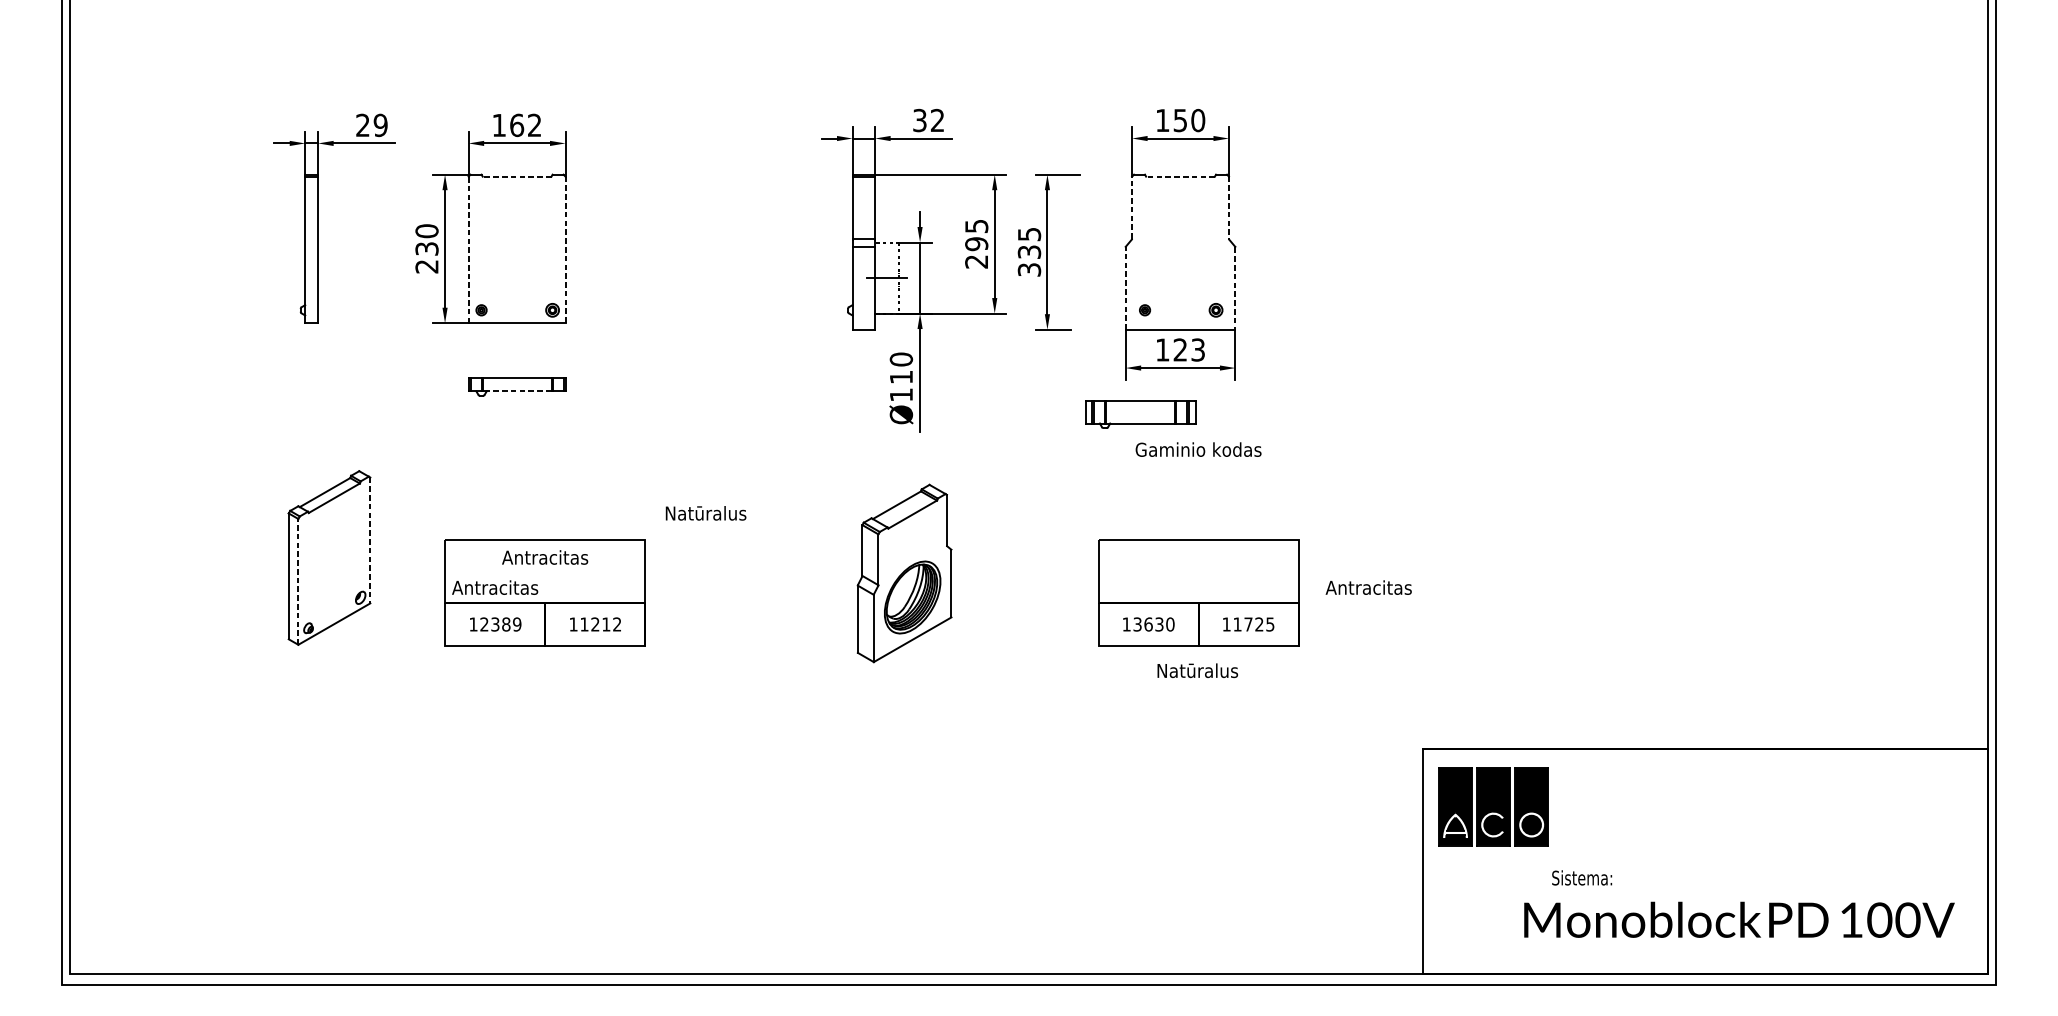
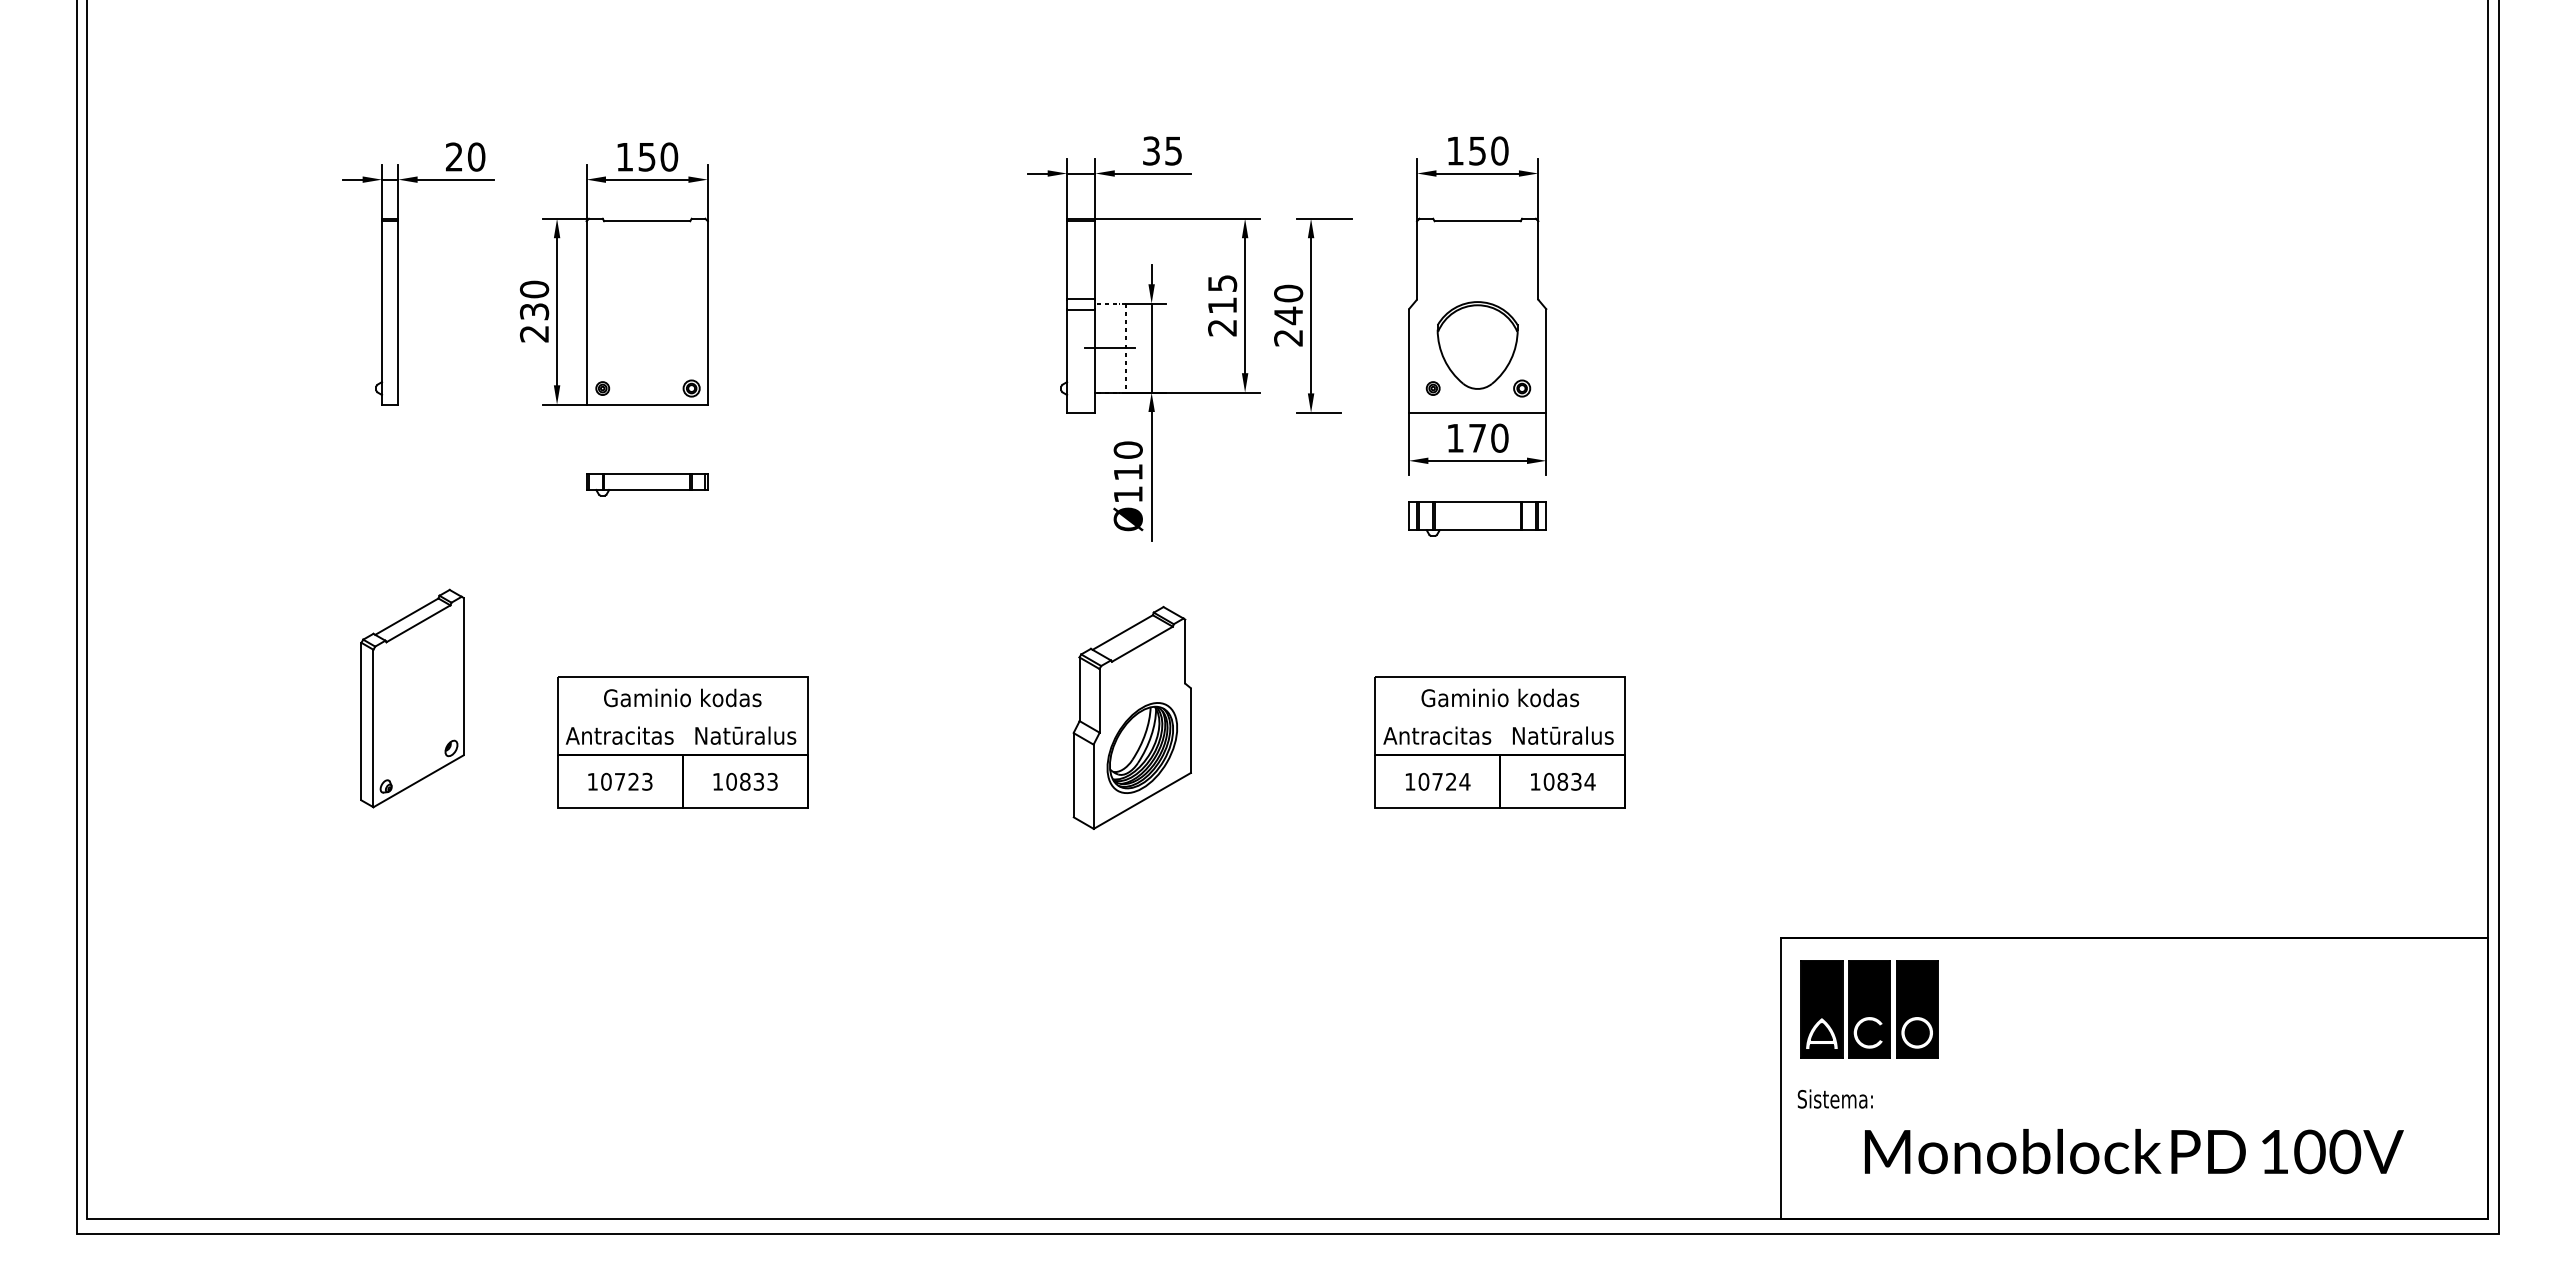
text: (937, 120) -> (1173, 150), 32 -> 35
text: (380, 124) -> (476, 156), 29 -> 20
text: (526, 124) -> (658, 156), 162 -> 150
line: (516, 176) -> (646, 221), dashed -> solid
line: (1180, 176) -> (1477, 221), dashed -> solid
line: (1132, 208) -> (1417, 260), dashed -> solid
line: (1229, 208) -> (1538, 260), dashed -> solid
text: (976, 243) -> (1222, 305), 295 -> 215
line: (468, 249) -> (586, 312), dashed -> solid
line: (565, 249) -> (707, 312), dashed -> solid
text: (1029, 251) -> (1288, 315), 335 -> 240
part: (1180, 275) -> (1477, 345), added
line: (1125, 287) -> (1408, 360), dashed -> solid
line: (1235, 288) -> (1546, 361), dashed -> solid
text: (1189, 349) -> (1488, 437), 123 -> 170
line: (516, 391) -> (646, 490), dashed -> solid
part: (1140, 414) -> (1477, 518), moved
text: (1198, 449) -> (1500, 697), moved
text: (705, 513) -> (745, 735), moved
line: (370, 540) -> (463, 676), dashed -> solid
text: (545, 557) -> (682, 697), Antracitas -> Gaminio kodas
line: (298, 581) -> (373, 728), dashed -> solid
text: (1368, 587) -> (1437, 735), moved
text: (500, 624) -> (626, 781), 12389 -> 10723
text: (600, 624) -> (751, 781), 11212 -> 10833
text: (1154, 624) -> (1444, 781), 13630 -> 10724
text: (1253, 624) -> (1569, 781), 11725 -> 10834
text: (1197, 670) -> (1563, 735), moved
text: (1581, 877) -> (1834, 1098), moved
text: (1739, 919) -> (2134, 1151), moved

